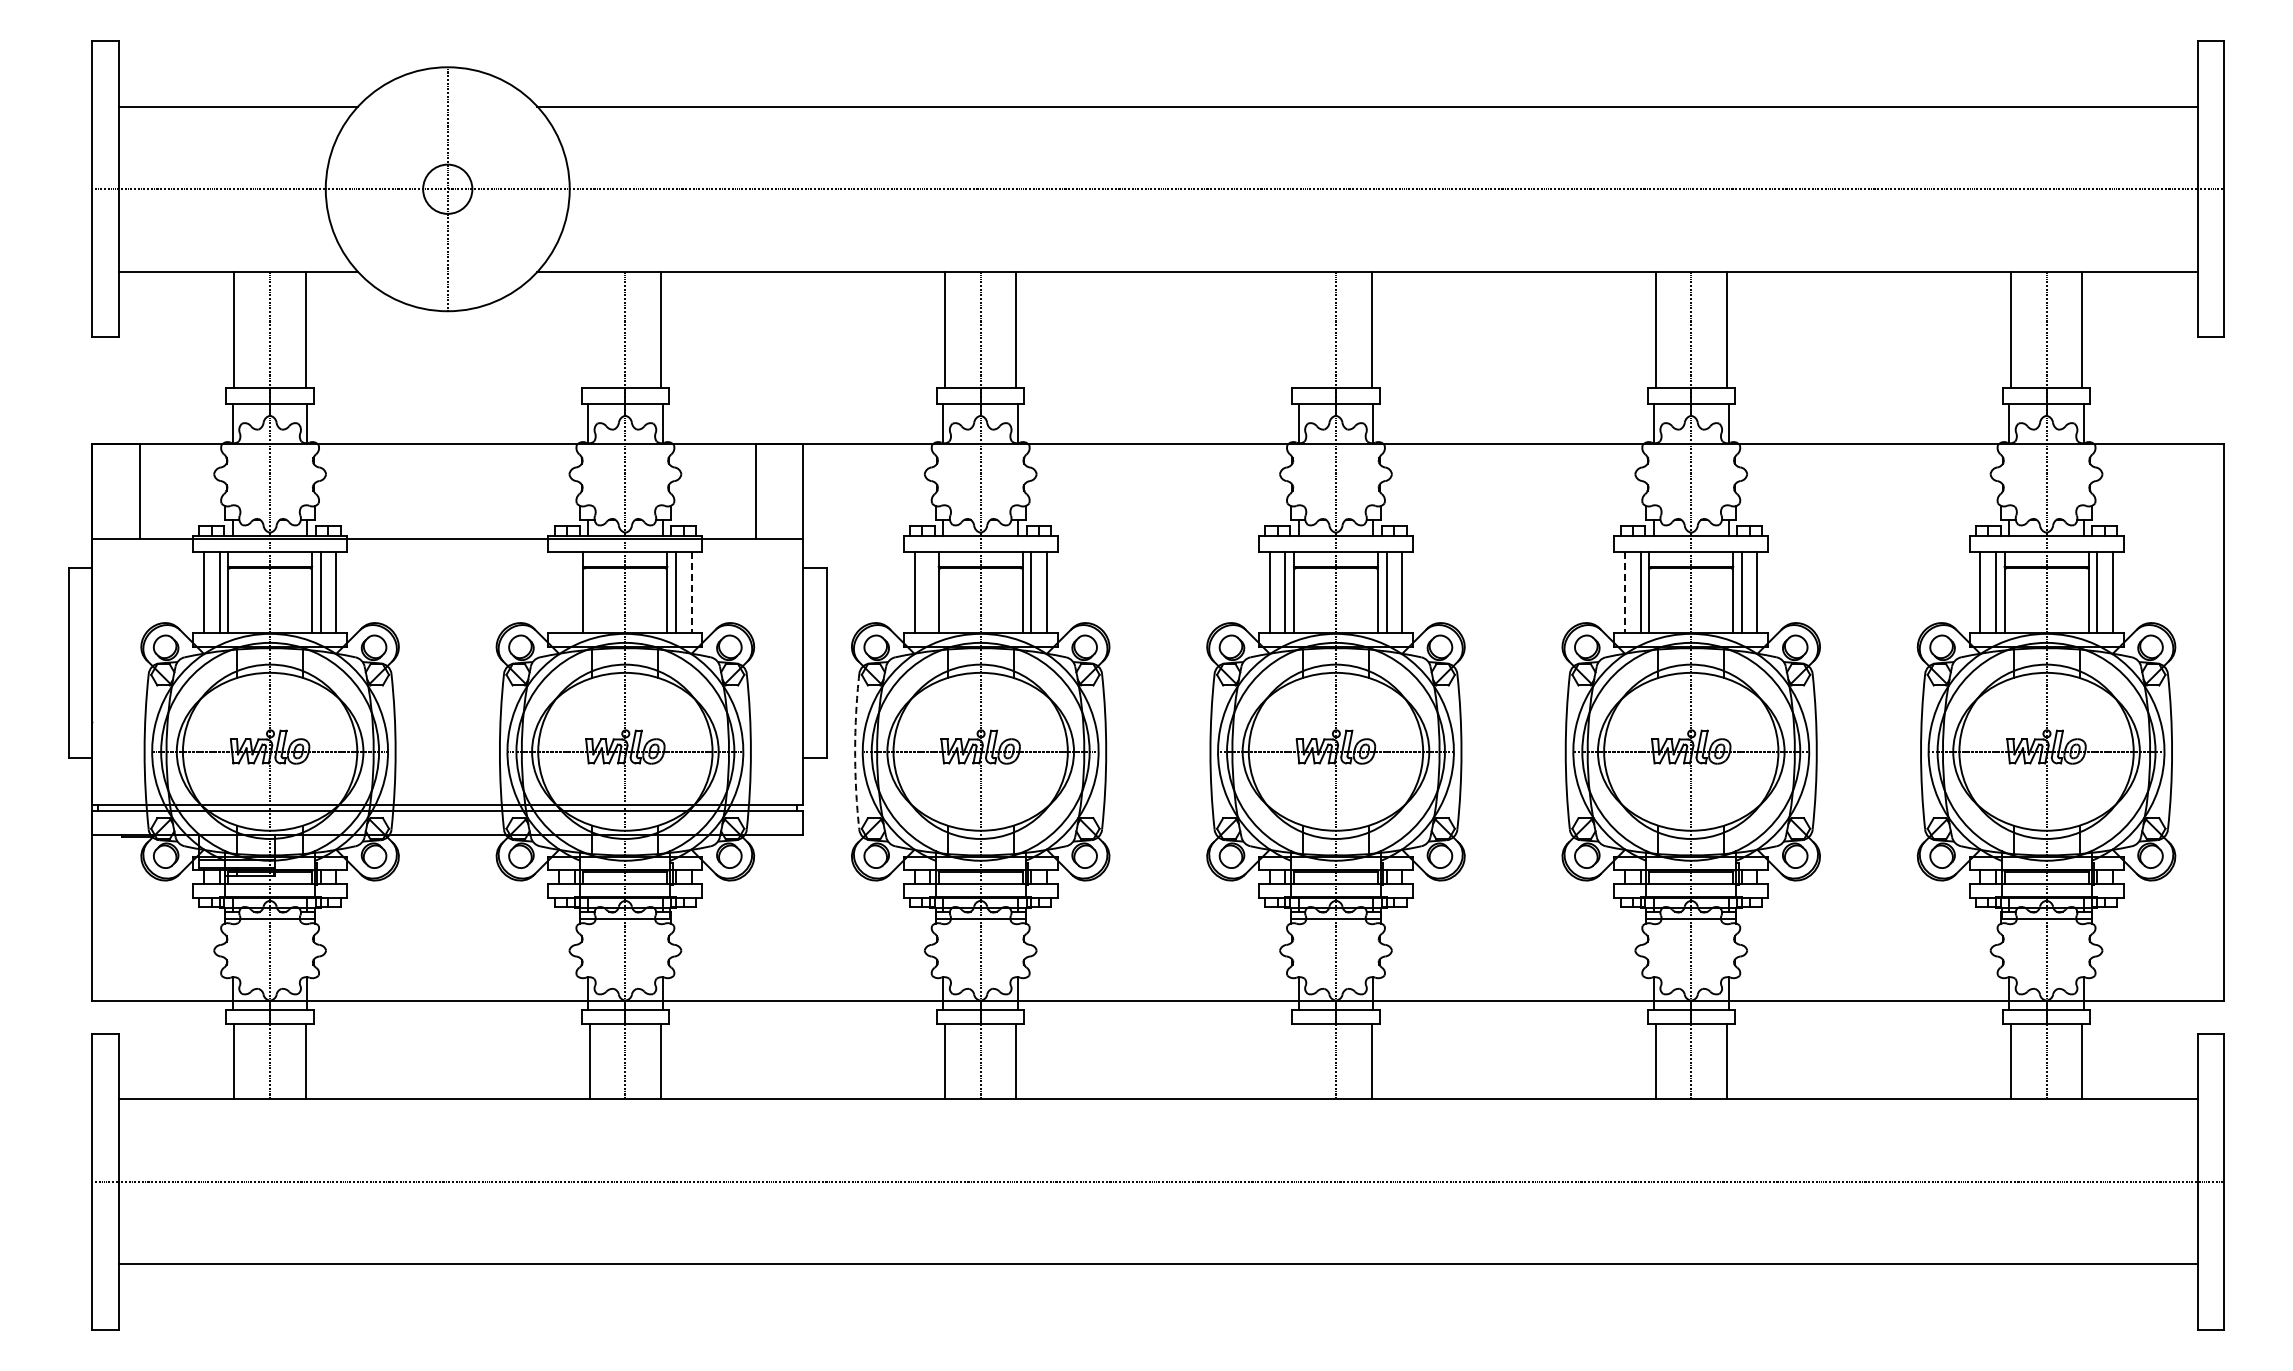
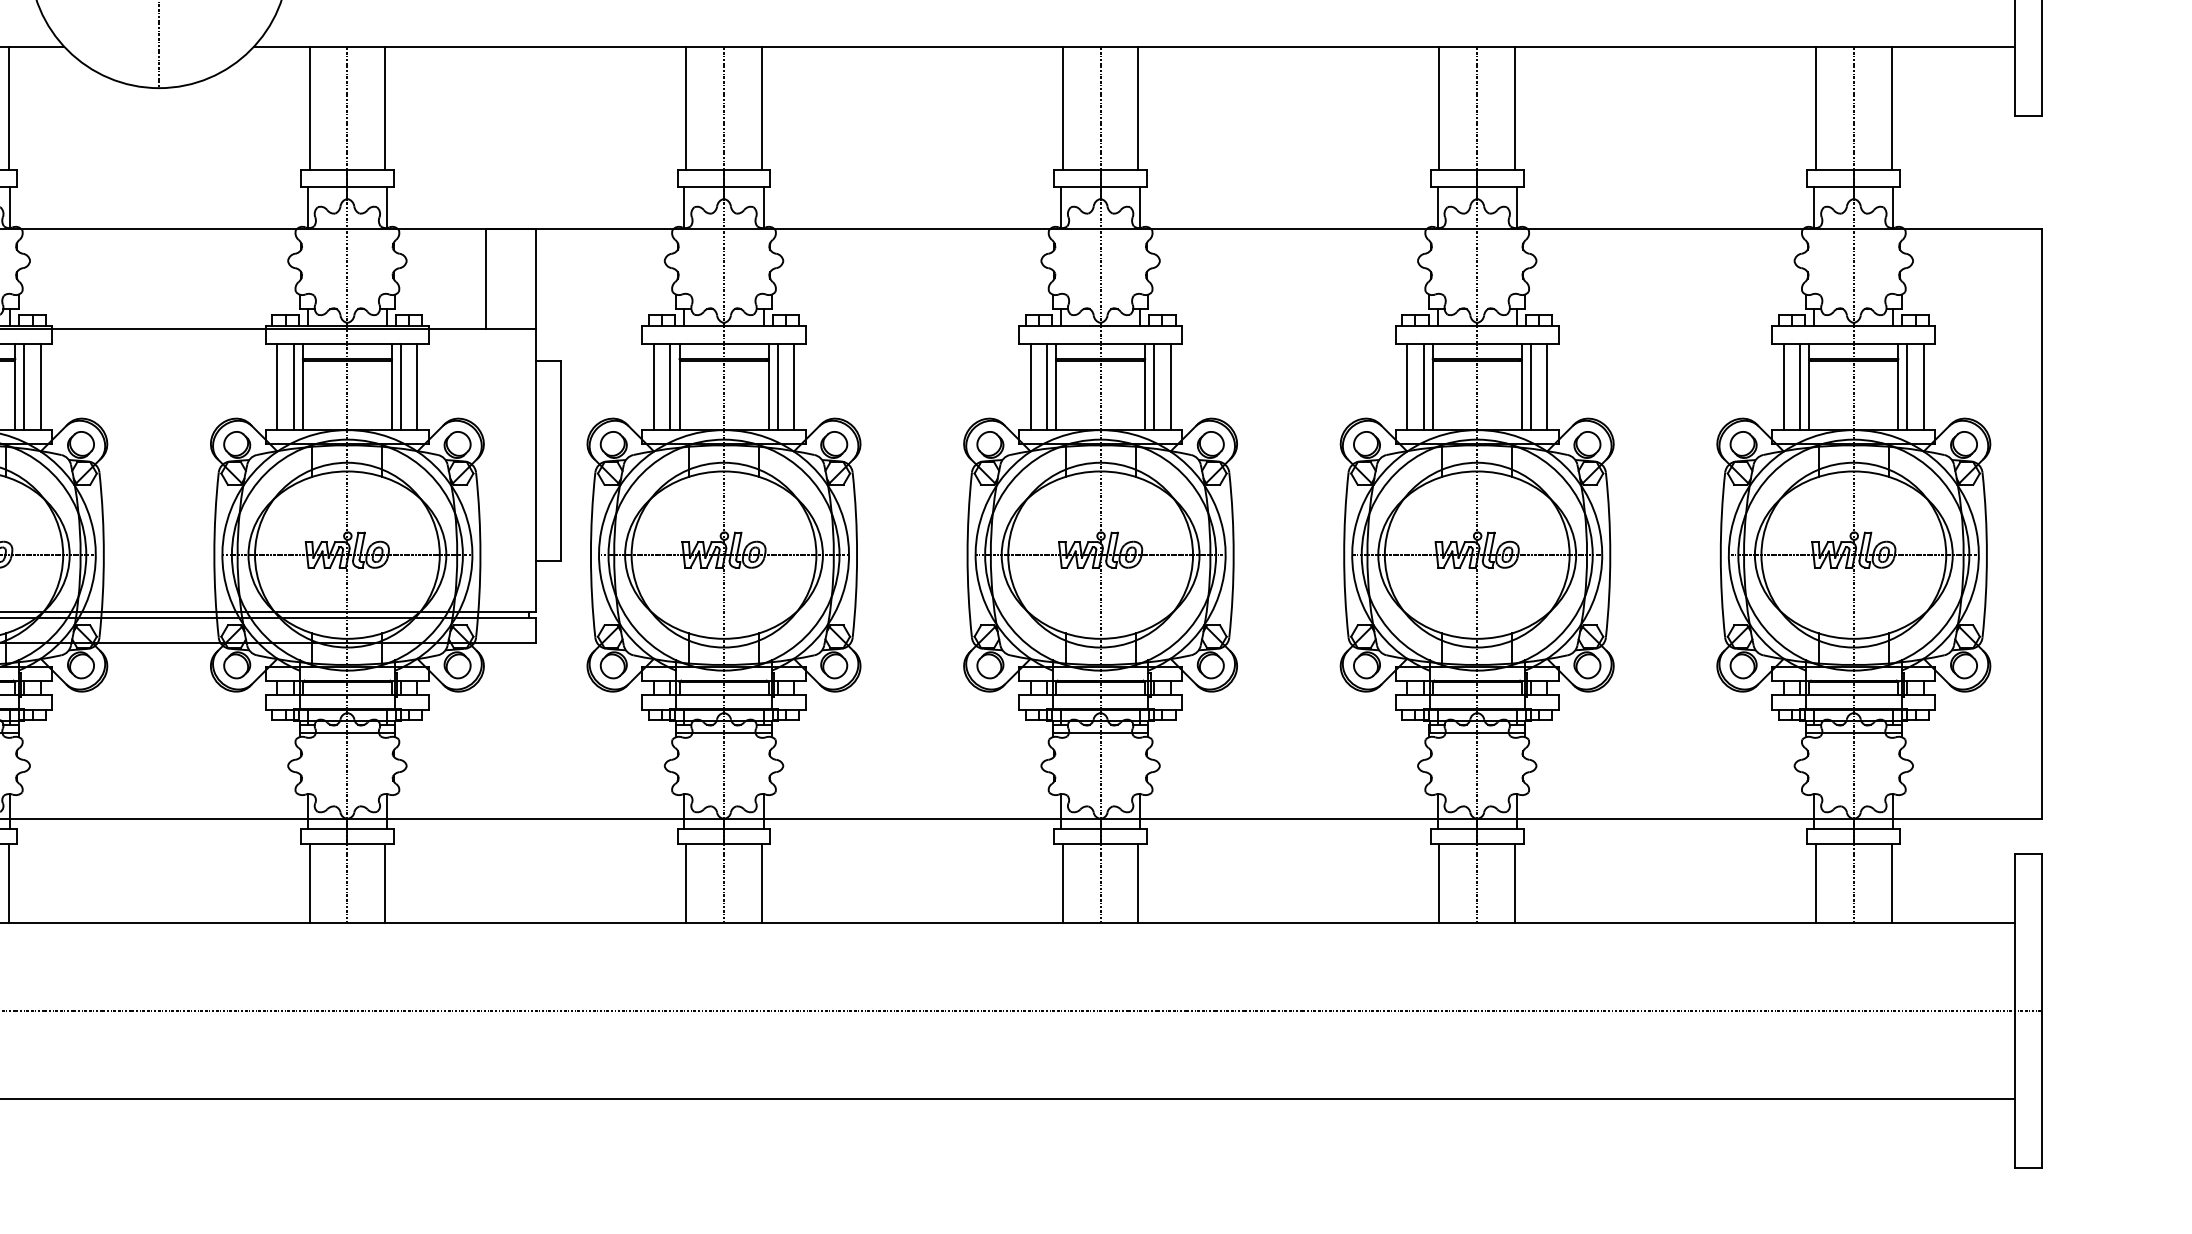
line: (589, 330) -> (309, 108), added
line: (1300, 330) -> (1063, 108), added
line: (559, 592) -> (277, 386), added
line: (574, 592) -> (293, 386), added
line: (691, 592) -> (417, 386), dashed -> solid
line: (930, 592) -> (670, 386), added
line: (1625, 592) -> (1407, 386), dashed -> solid
arc: (855, 751) -> (591, 554), dashed -> solid
line: (1300, 1061) -> (1063, 883), added

